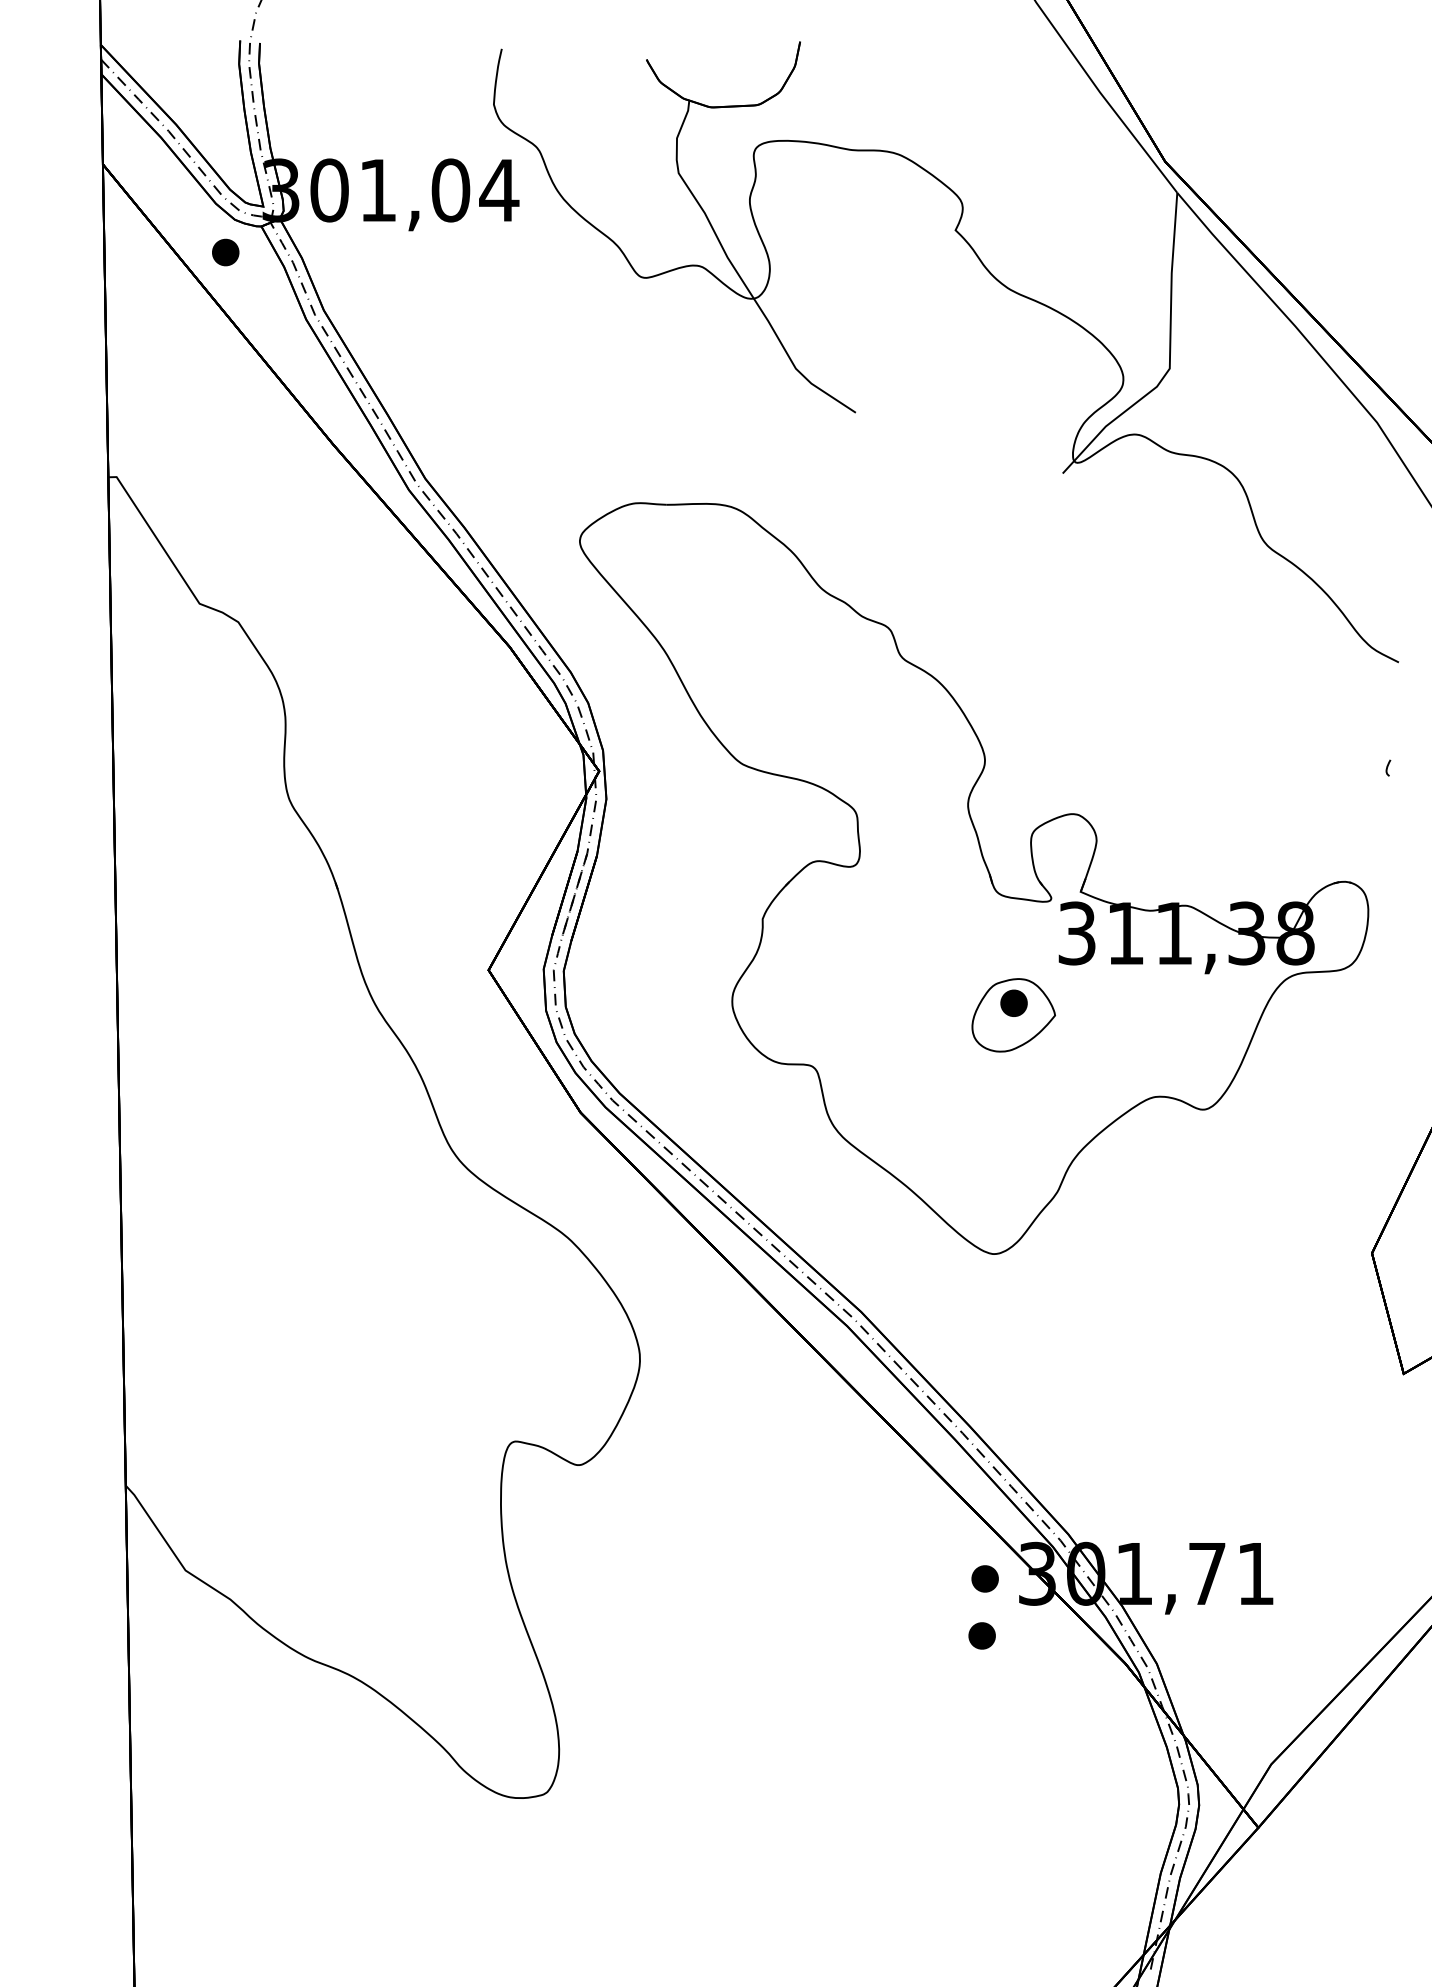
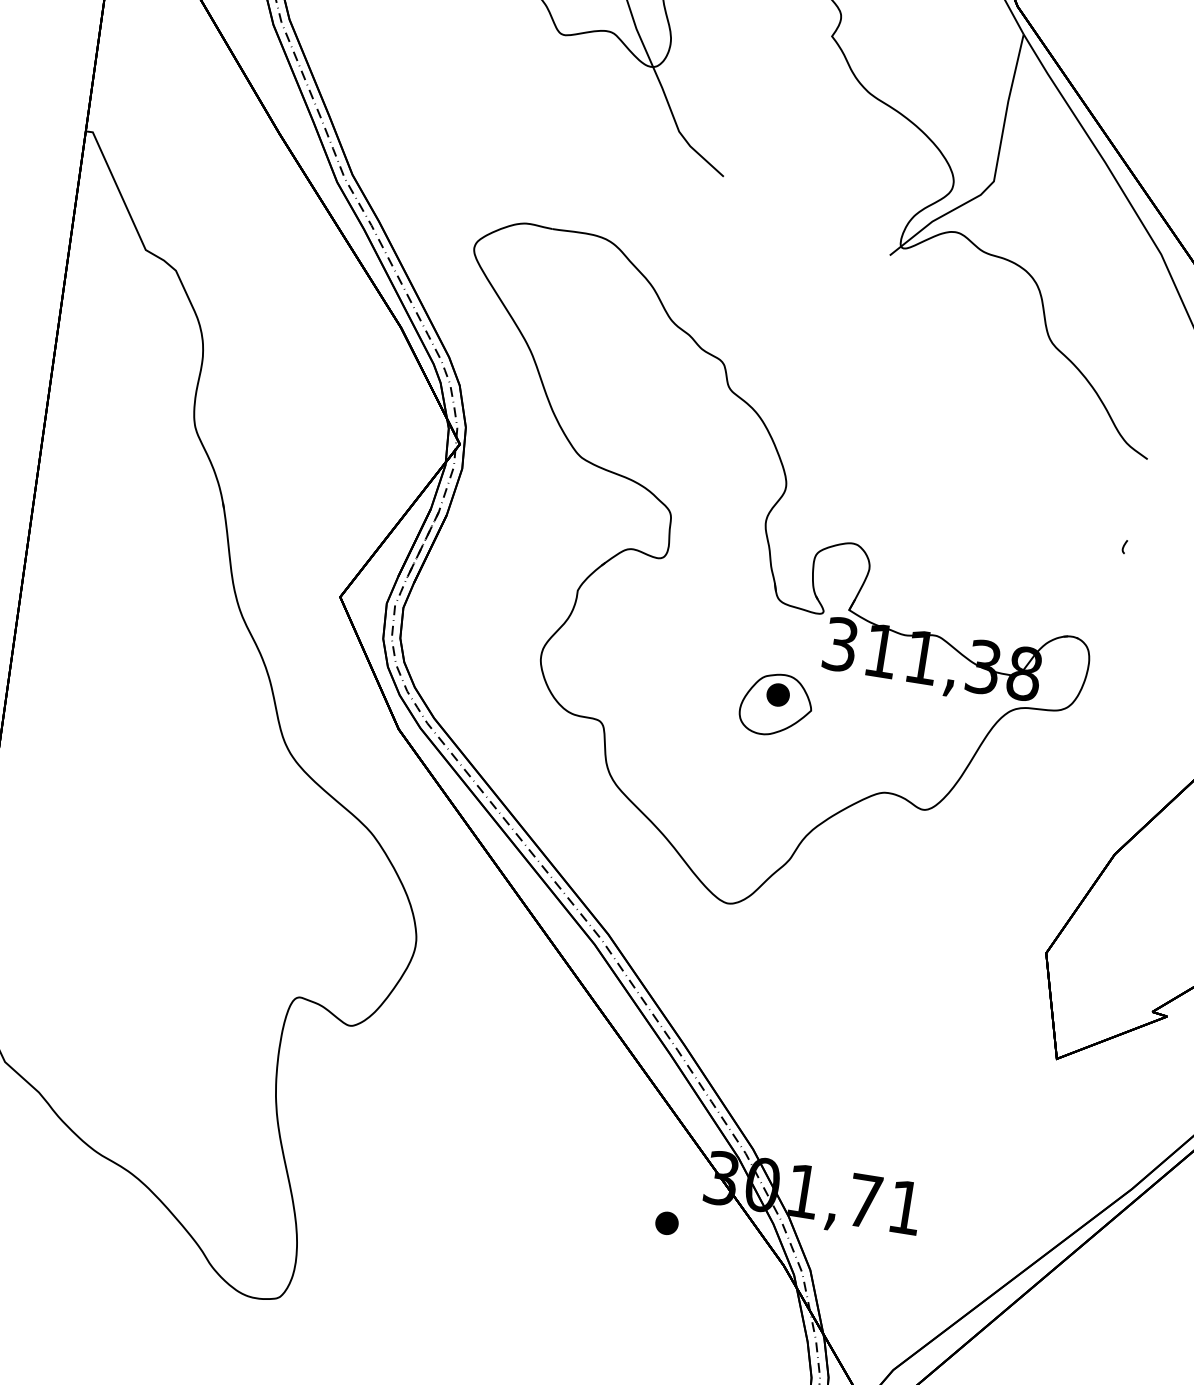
part: (984, 1578) -> (676, 1175), removed

